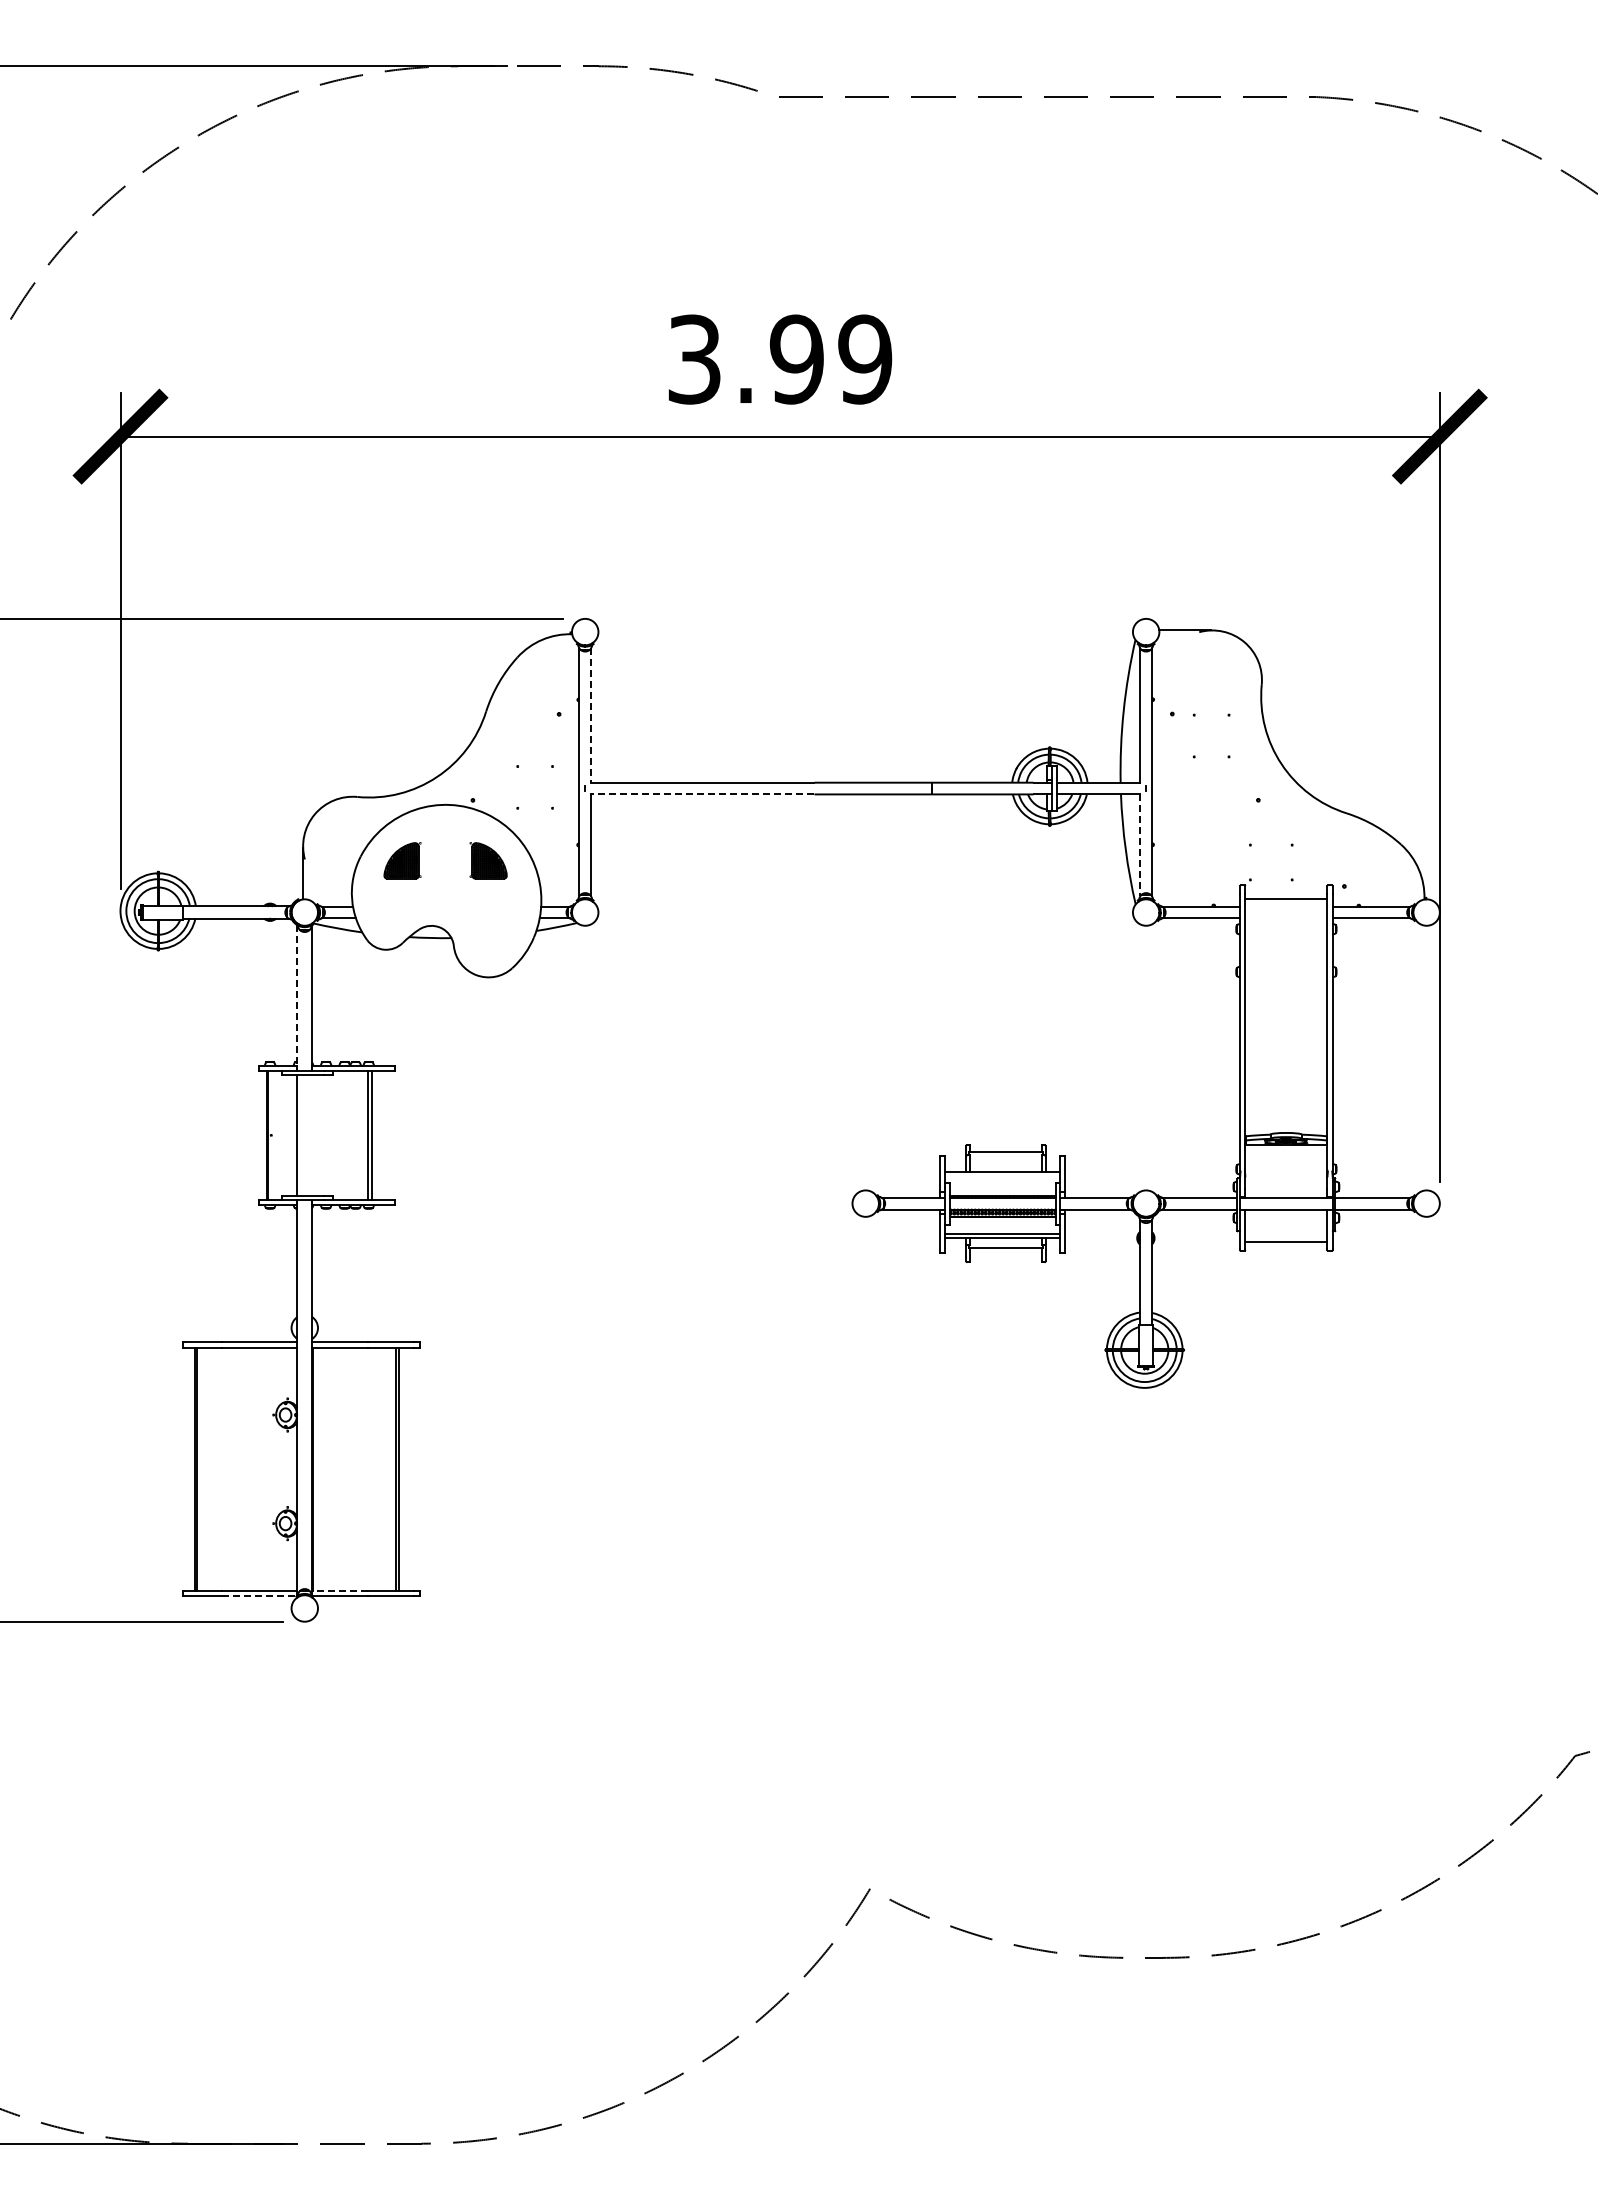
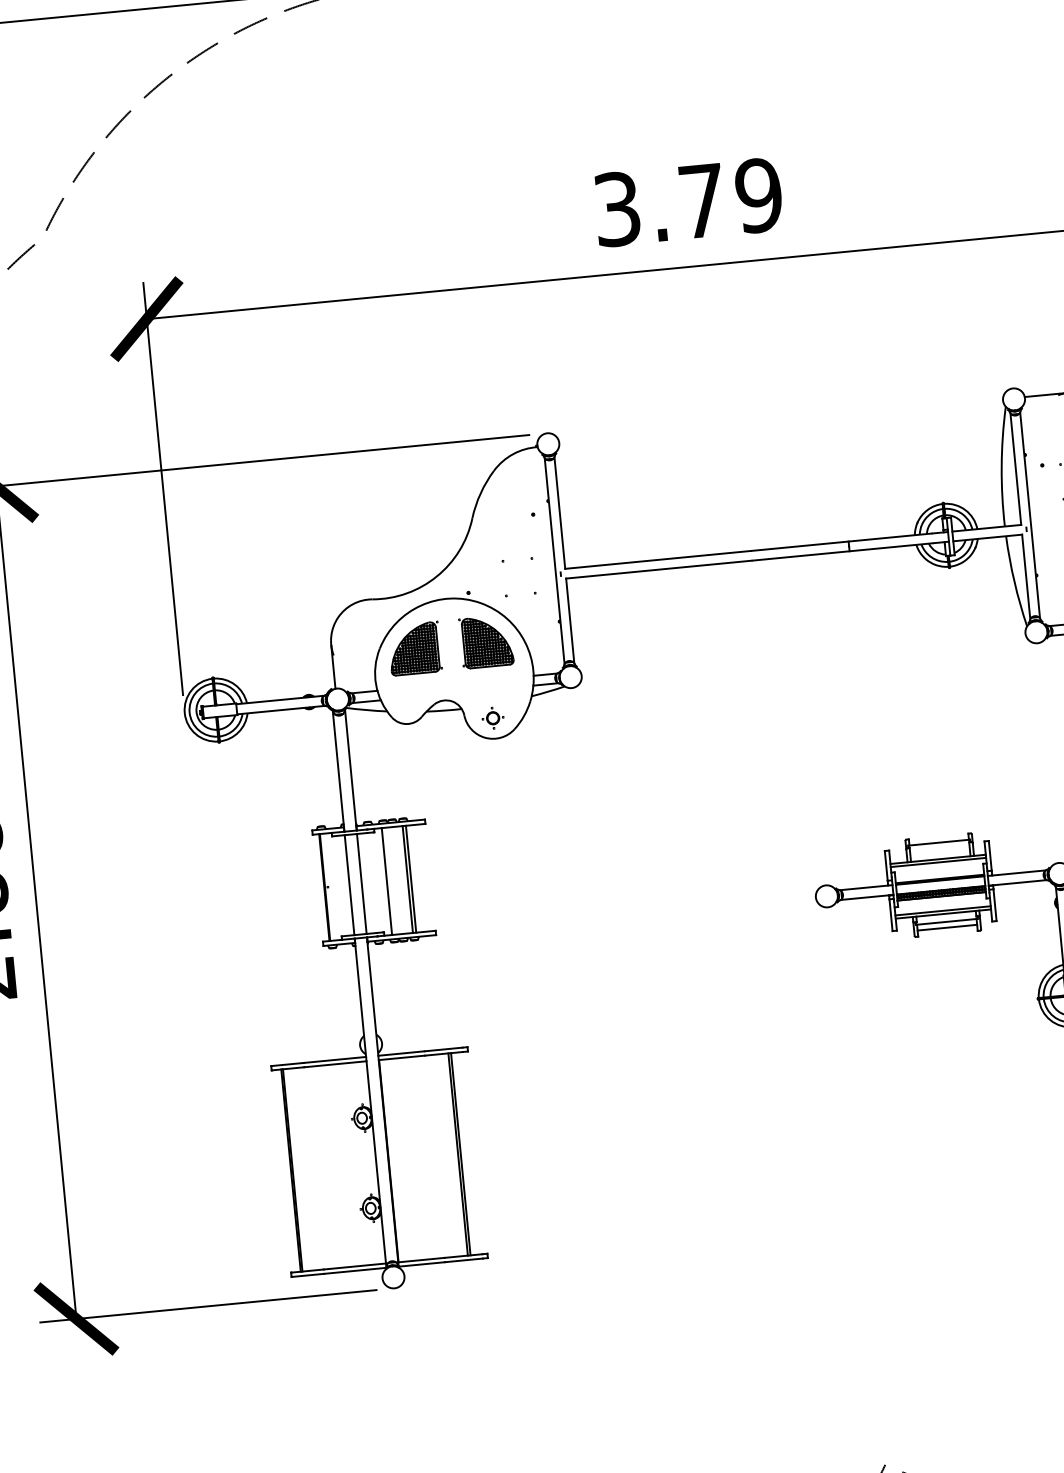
text: (796, 359) -> (701, 201), 3.99 -> 3.79
line: (591, 716) -> (560, 513), dashed -> solid
line: (702, 794) -> (658, 569), dashed -> solid
line: (1140, 845) -> (1026, 577), dashed -> solid
part: (402, 860) -> (414, 648), size x1.67
part: (488, 860) -> (486, 641), size x1.67
part: (487, 952) -> (492, 718), added
line: (297, 998) -> (338, 771), dashed -> solid
line: (312, 1135) -> (362, 884), added
line: (342, 1135) -> (387, 881), added
line: (1002, 1176) -> (938, 862), added
line: (1005, 1254) -> (946, 927), added
line: (340, 1591) -> (421, 1260), dashed -> solid
line: (260, 1596) -> (355, 1270), dashed -> solid

